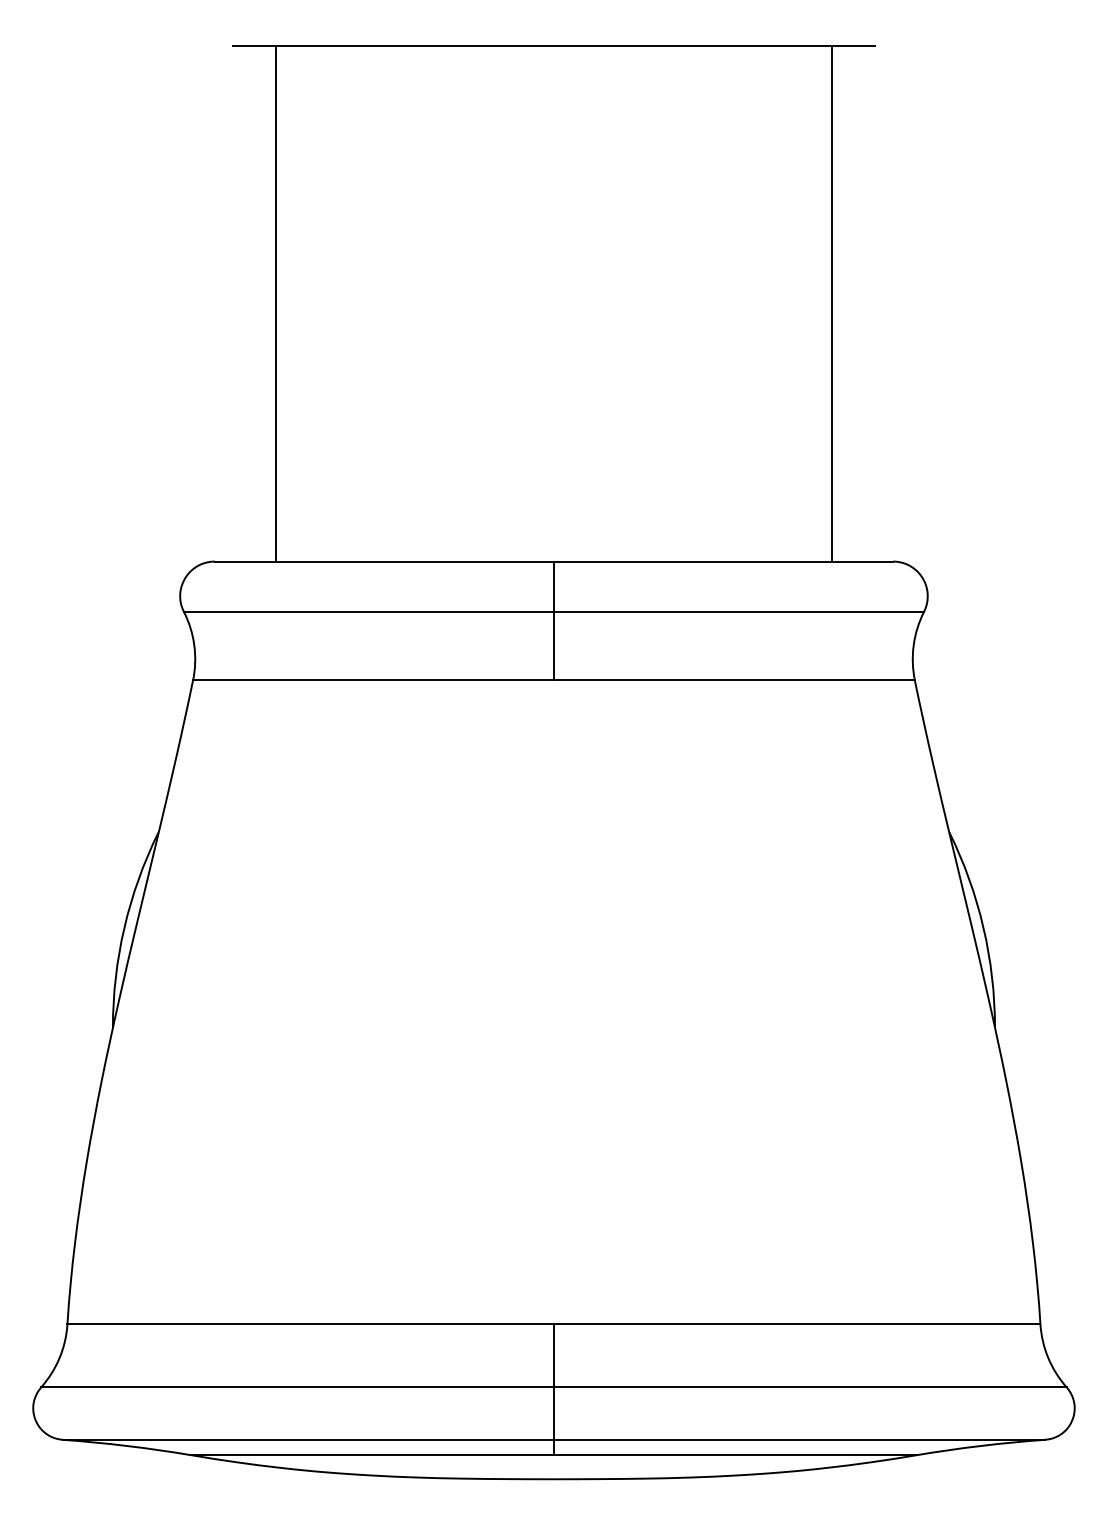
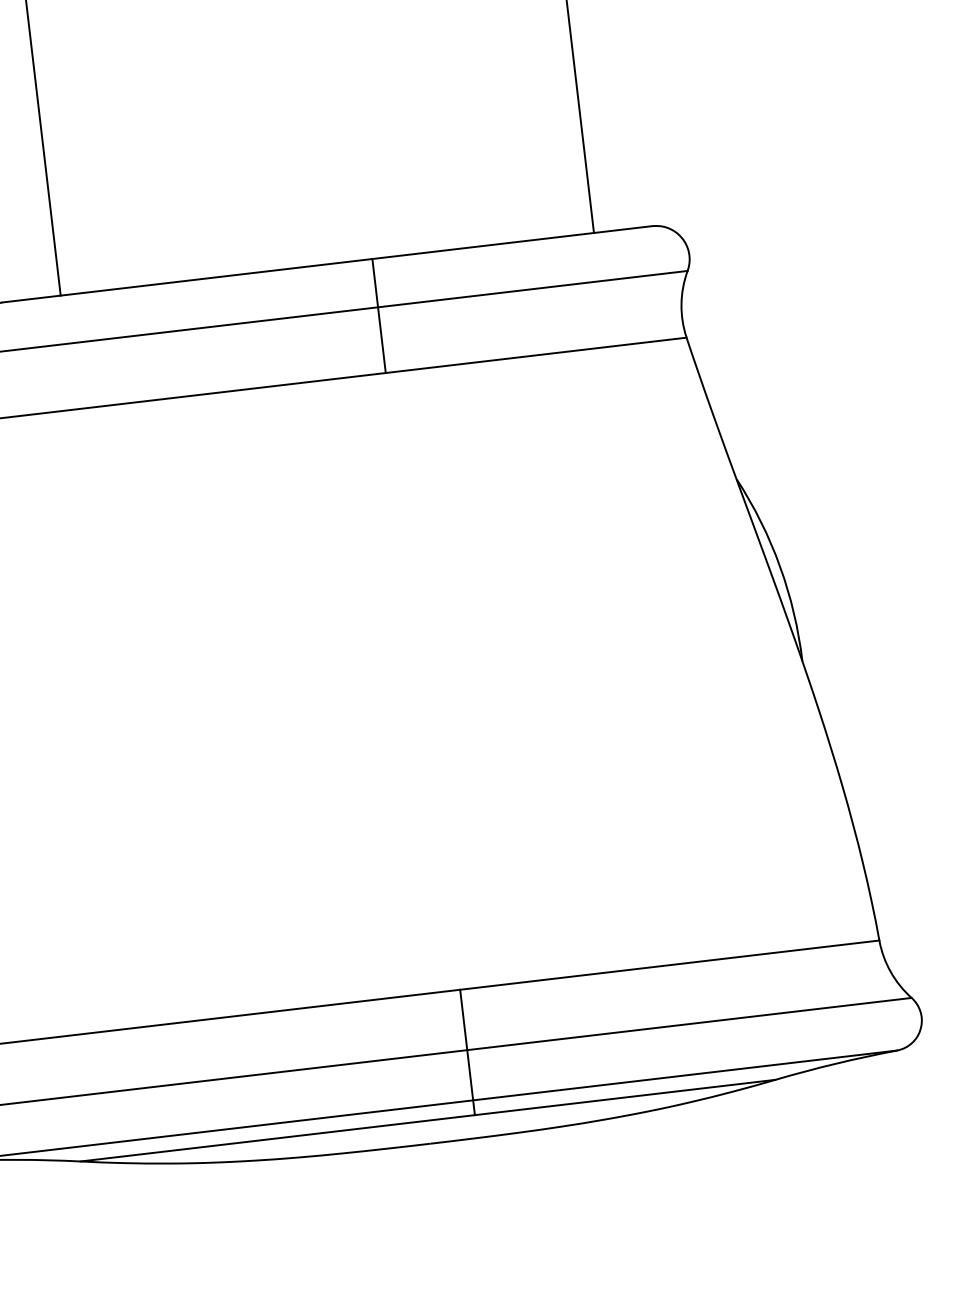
line: (553, 620) -> (378, 315), moved
line: (553, 1389) -> (467, 1052), moved

